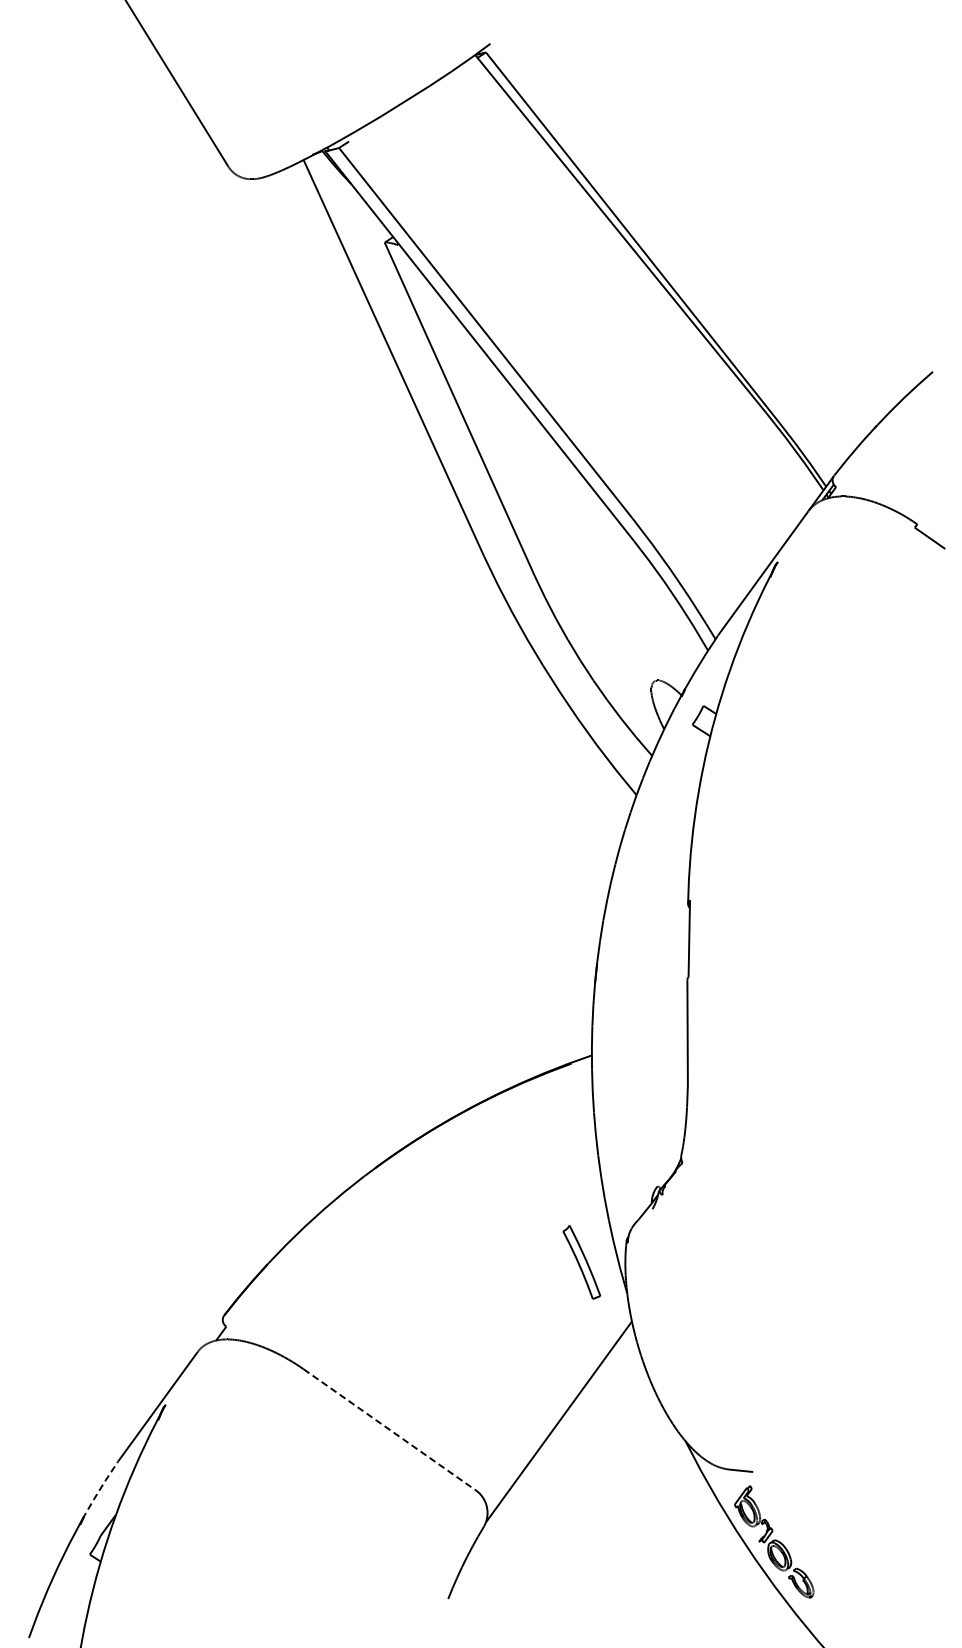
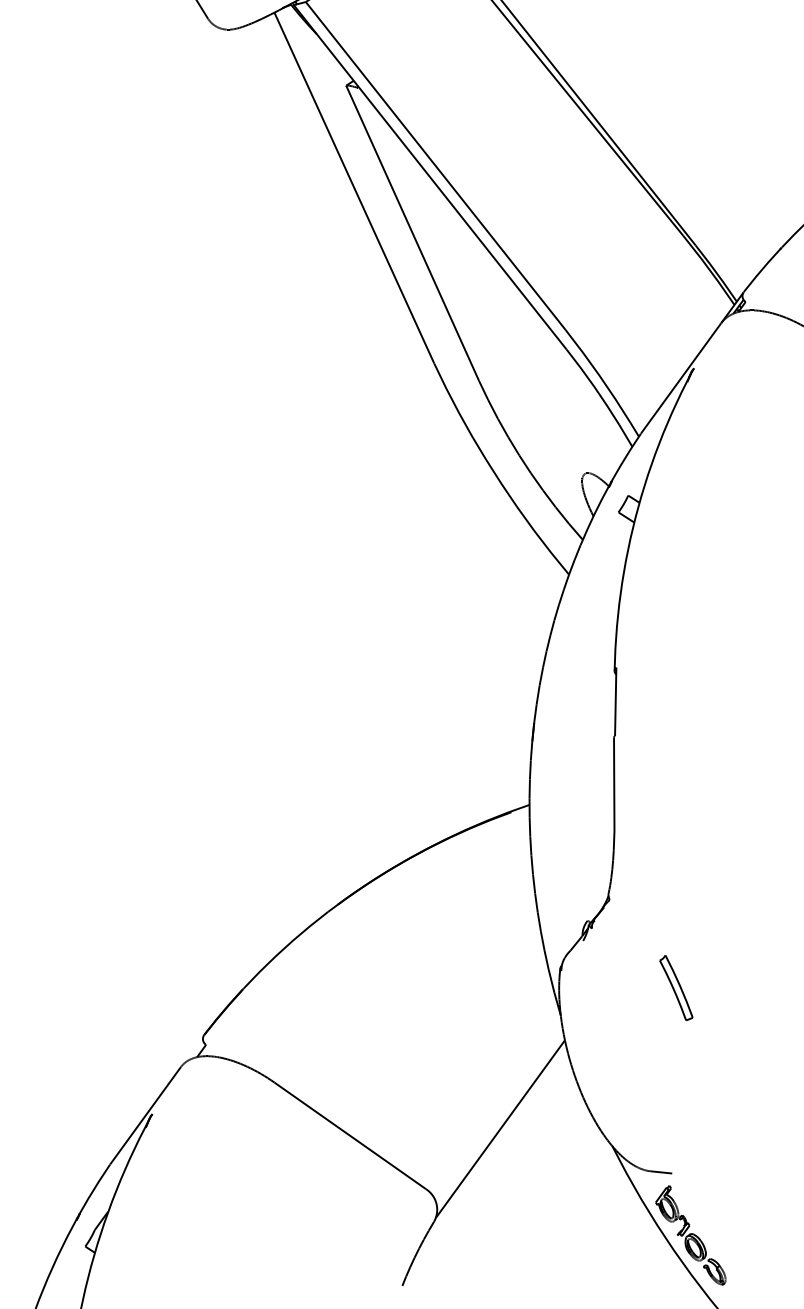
part: (581, 1262) -> (676, 988), moved
line: (389, 1429) -> (350, 1135), dashed -> solid
line: (99, 1489) -> (93, 1188), dashed -> solid

